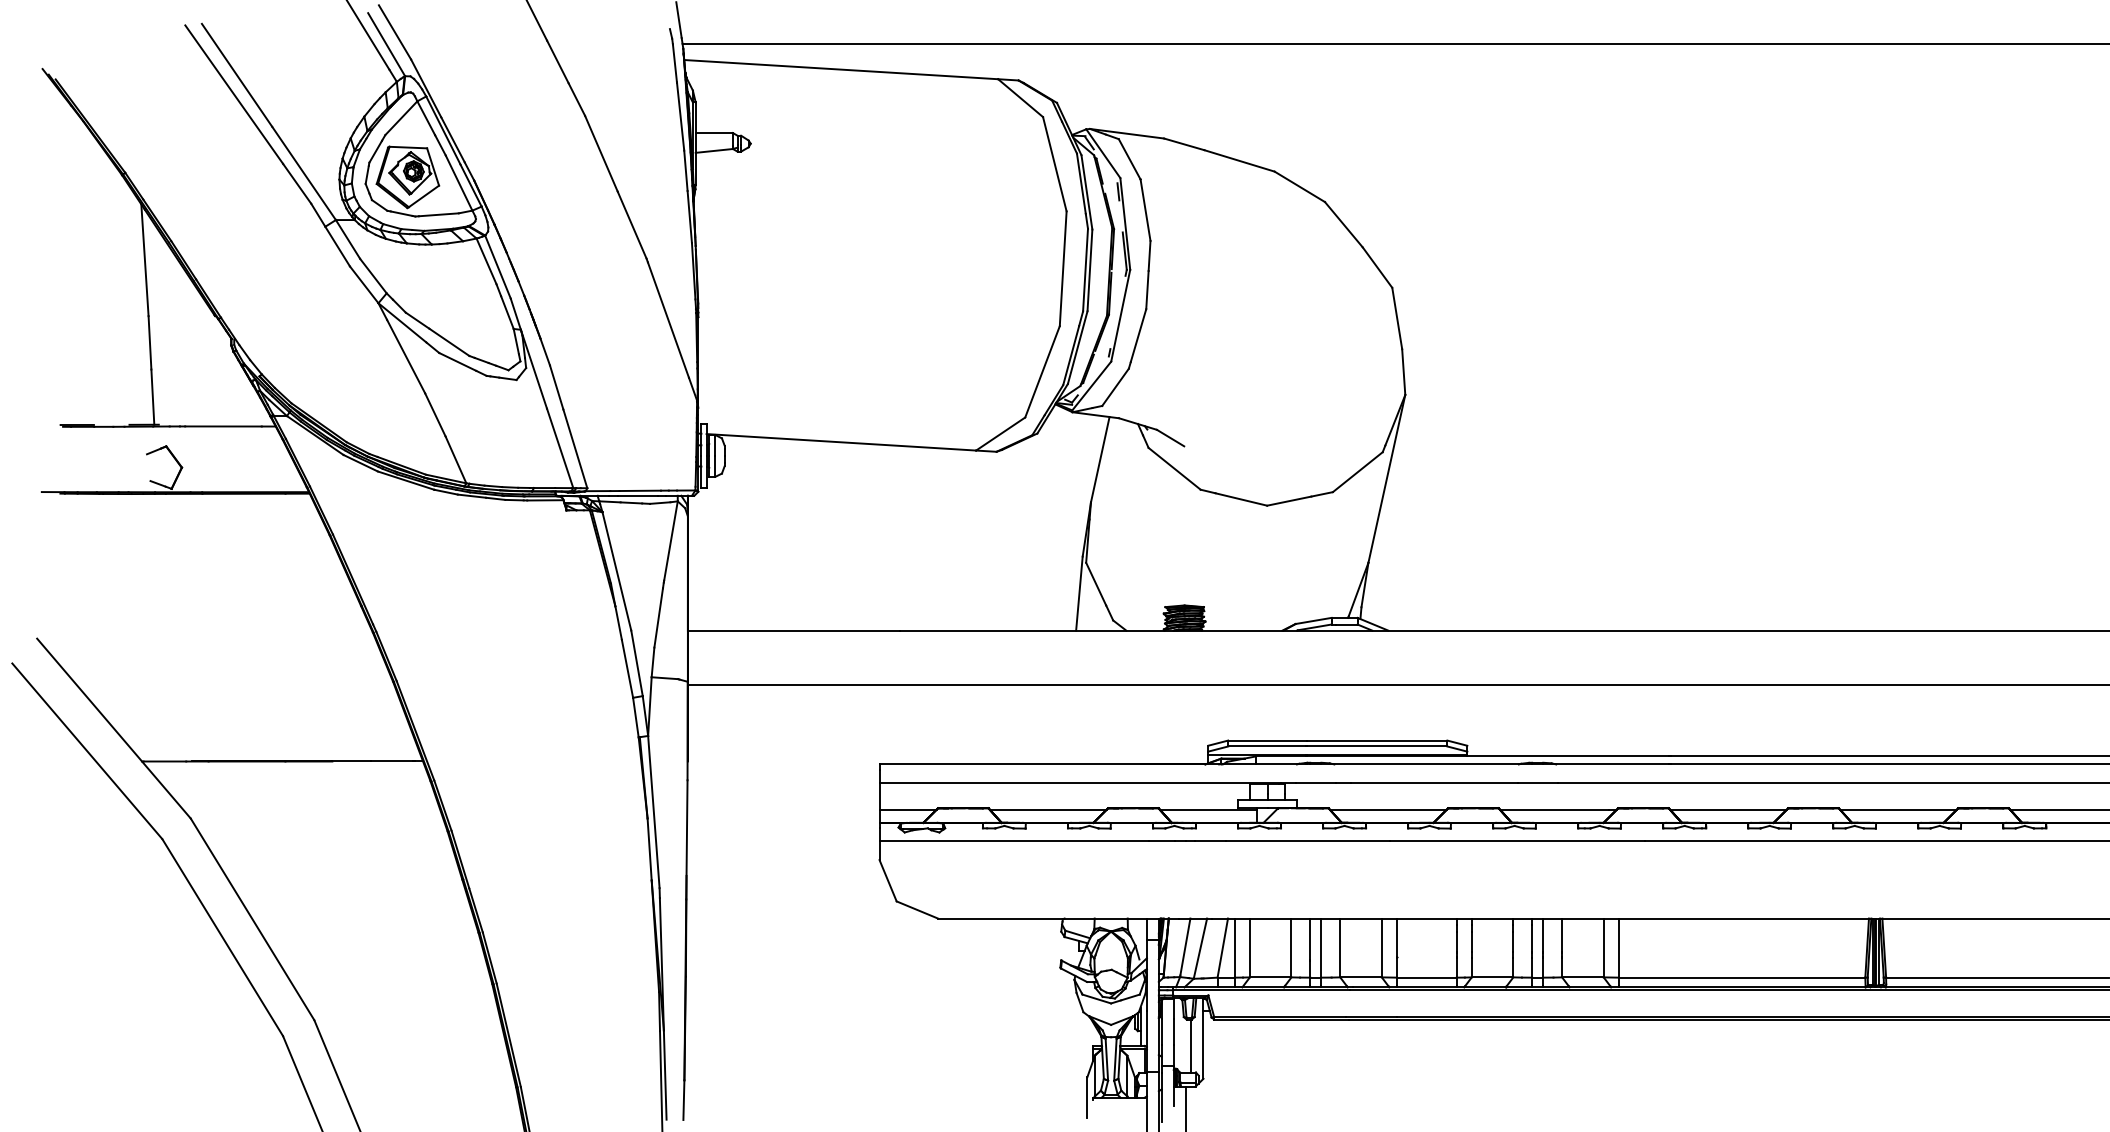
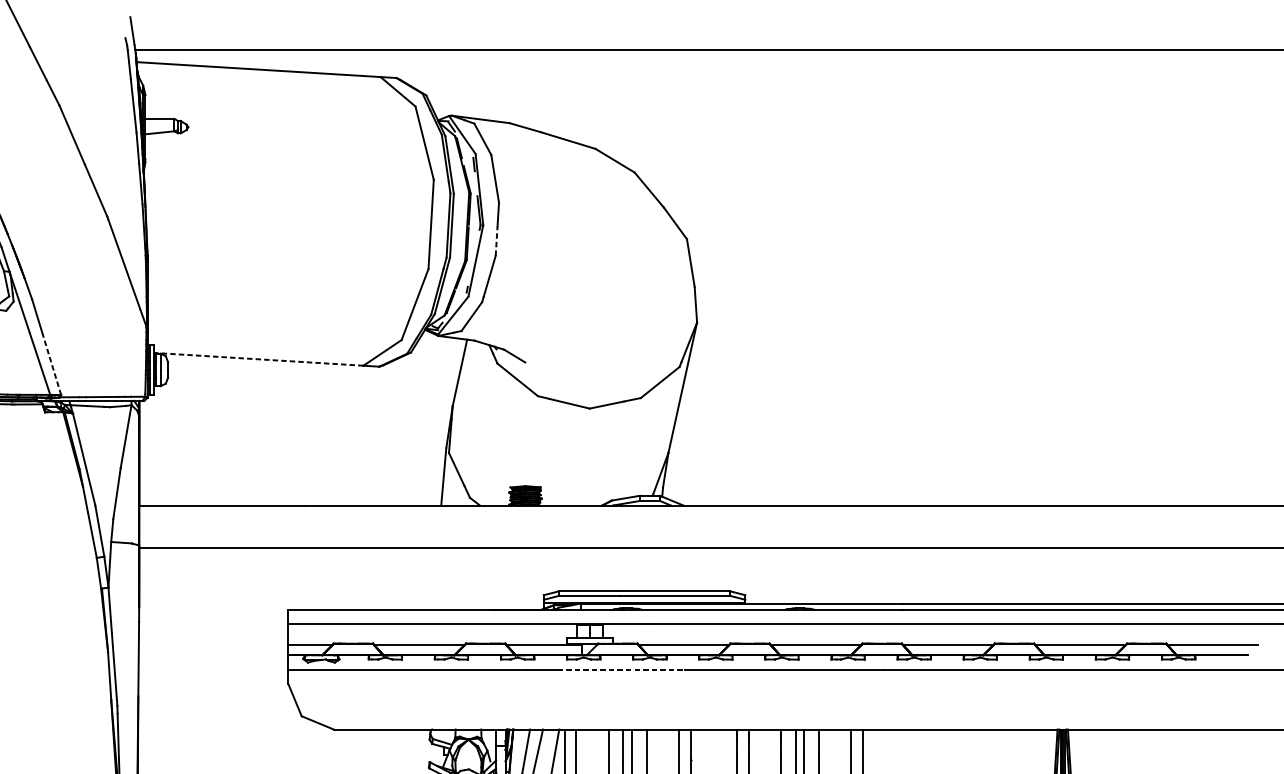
line: (1147, 289) -> (496, 240), solid -> dashed
line: (840, 442) -> (258, 359), solid -> dashed
line: (575, 448) -> (52, 364), solid -> dashed
line: (1308, 841) -> (621, 669), solid -> dashed

